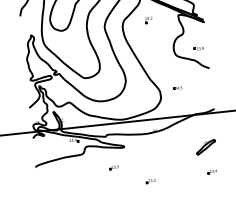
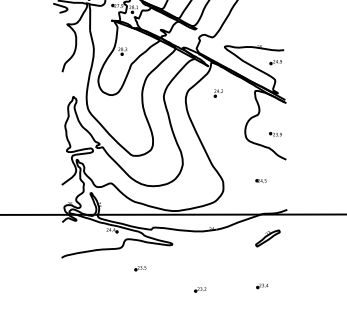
part: (177, 87) -> (260, 180), moved
part: (205, 147) -> (267, 238), moved
part: (114, 167) -> (140, 268), moved
part: (212, 172) -> (262, 286), moved

